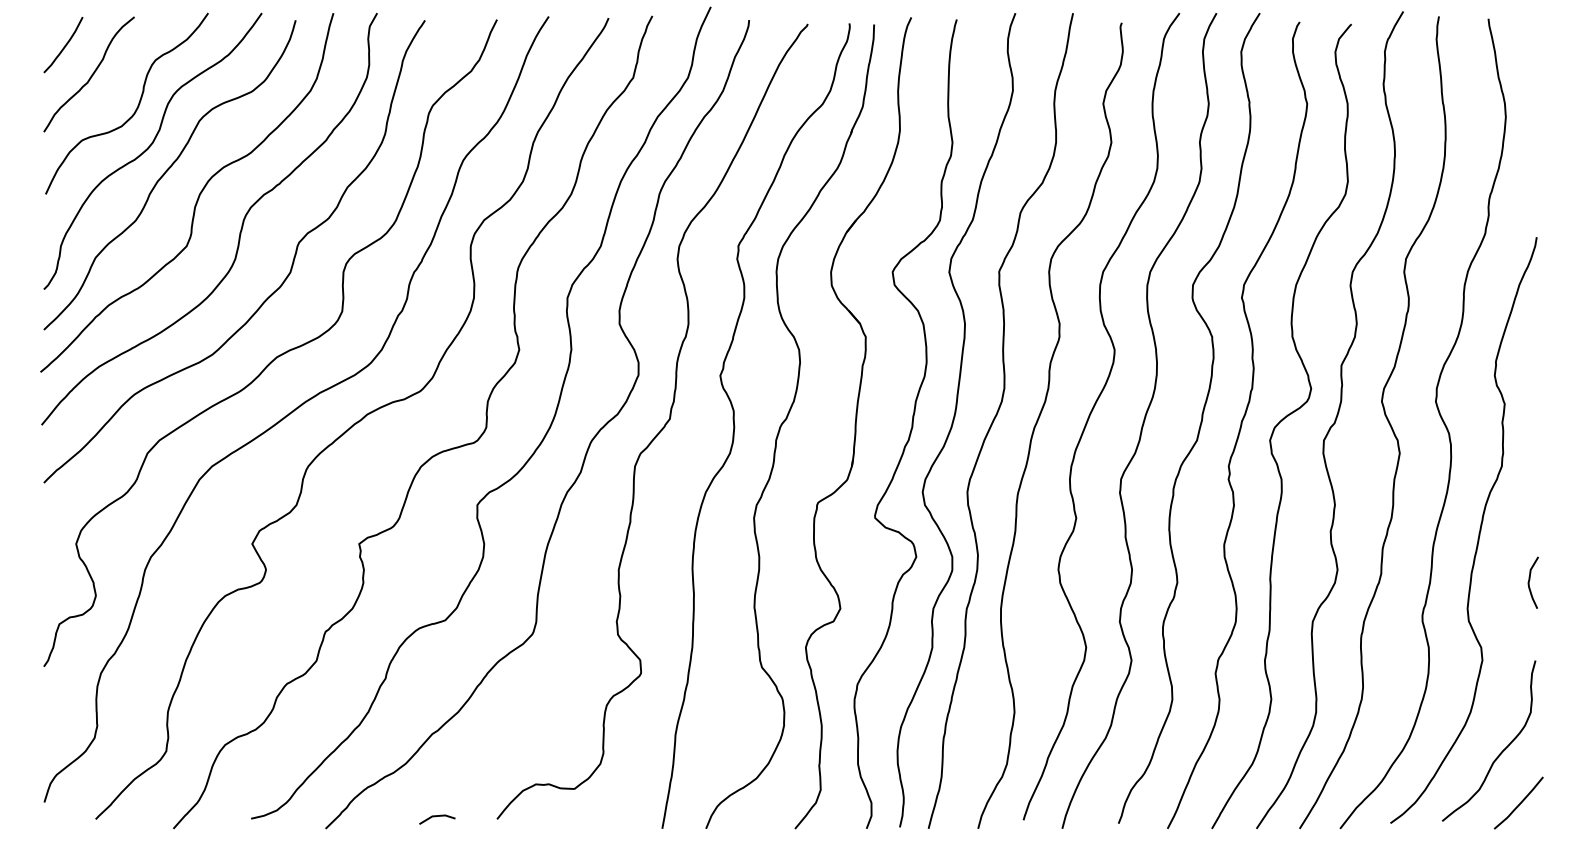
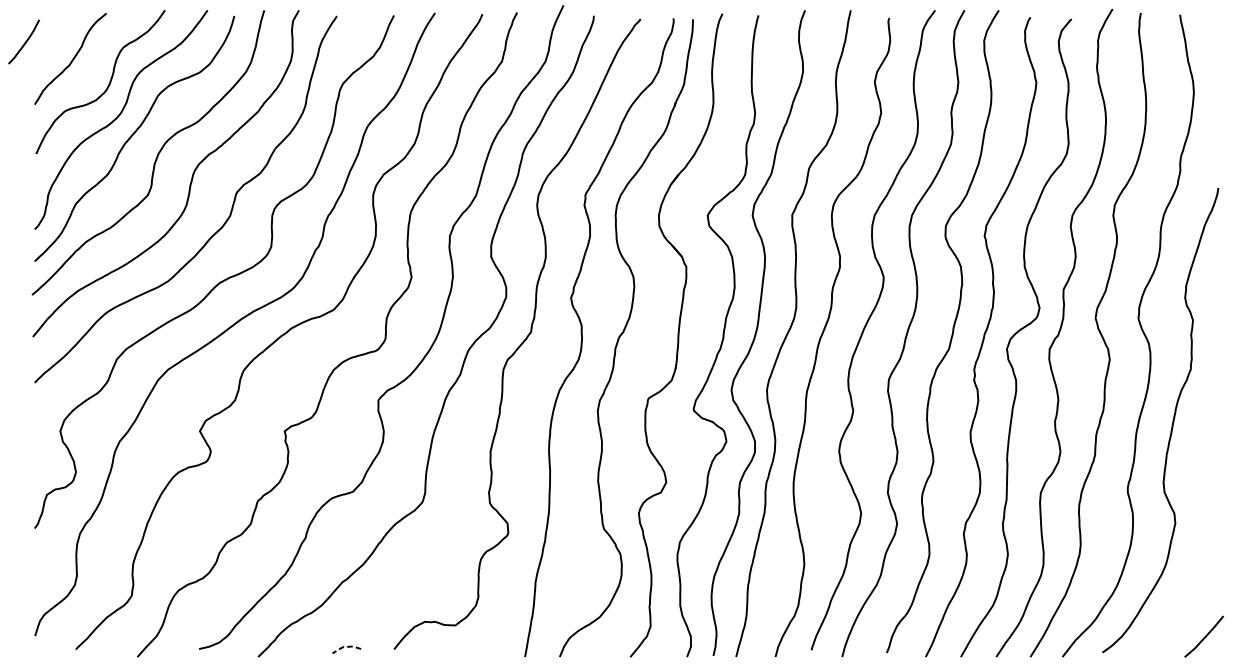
curve: (64, 45) -> (24, 42), moved
curve: (1530, 580) -> (1213, 460), removed
curve: (1501, 751) -> (1190, 595), removed
line: (436, 816) -> (346, 647), solid -> dashed

